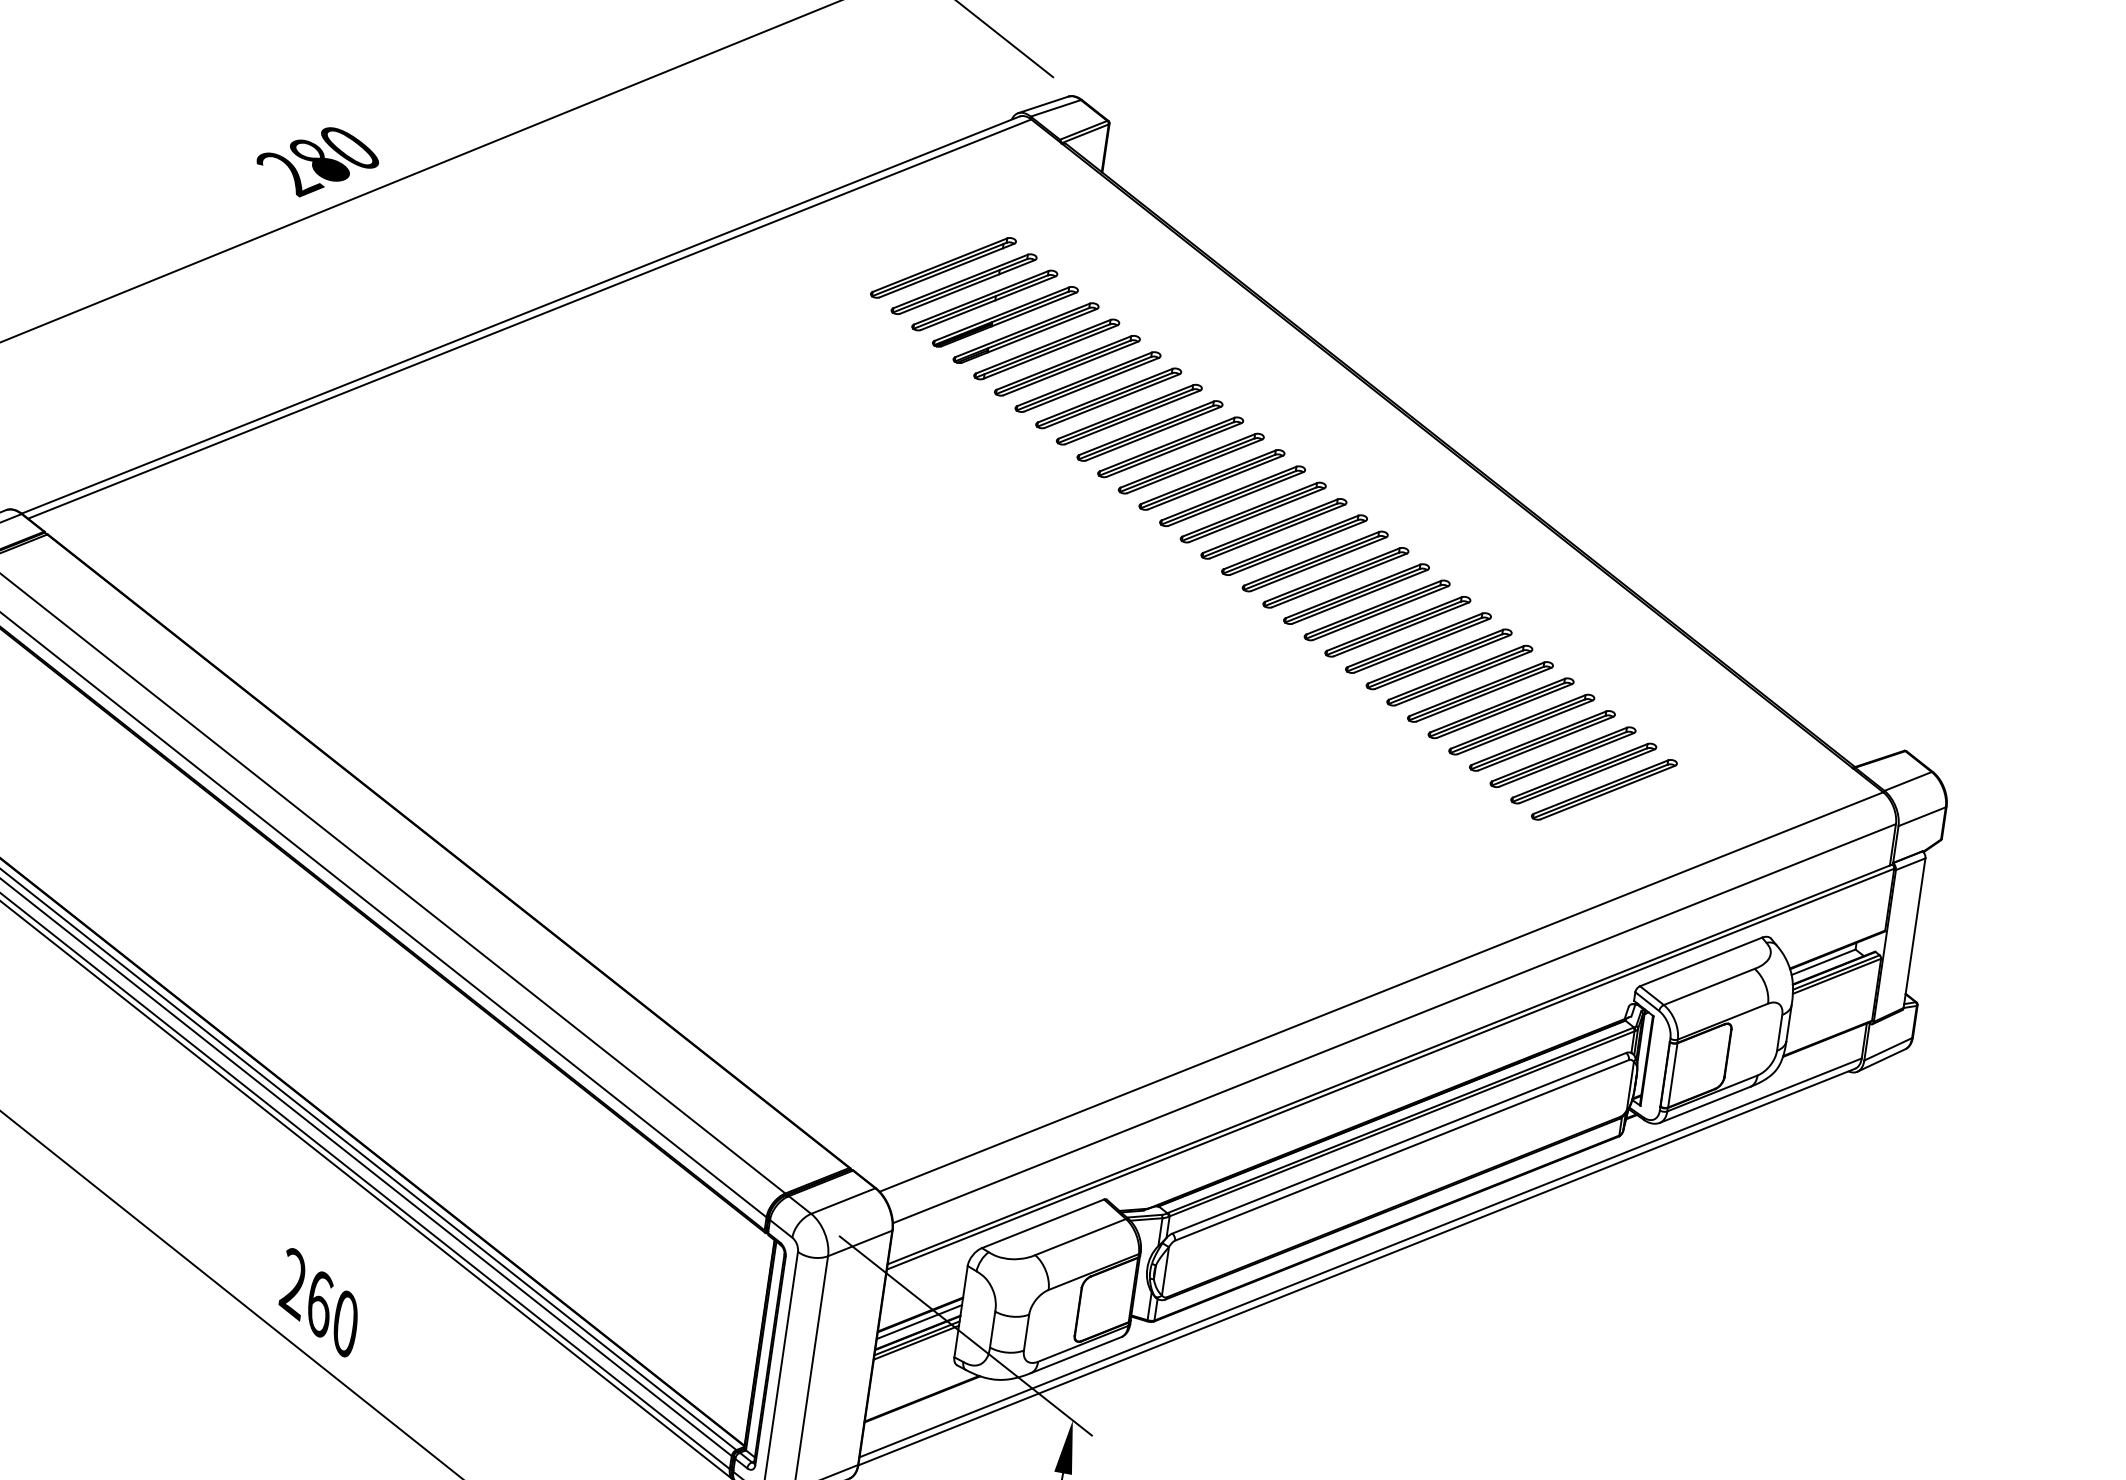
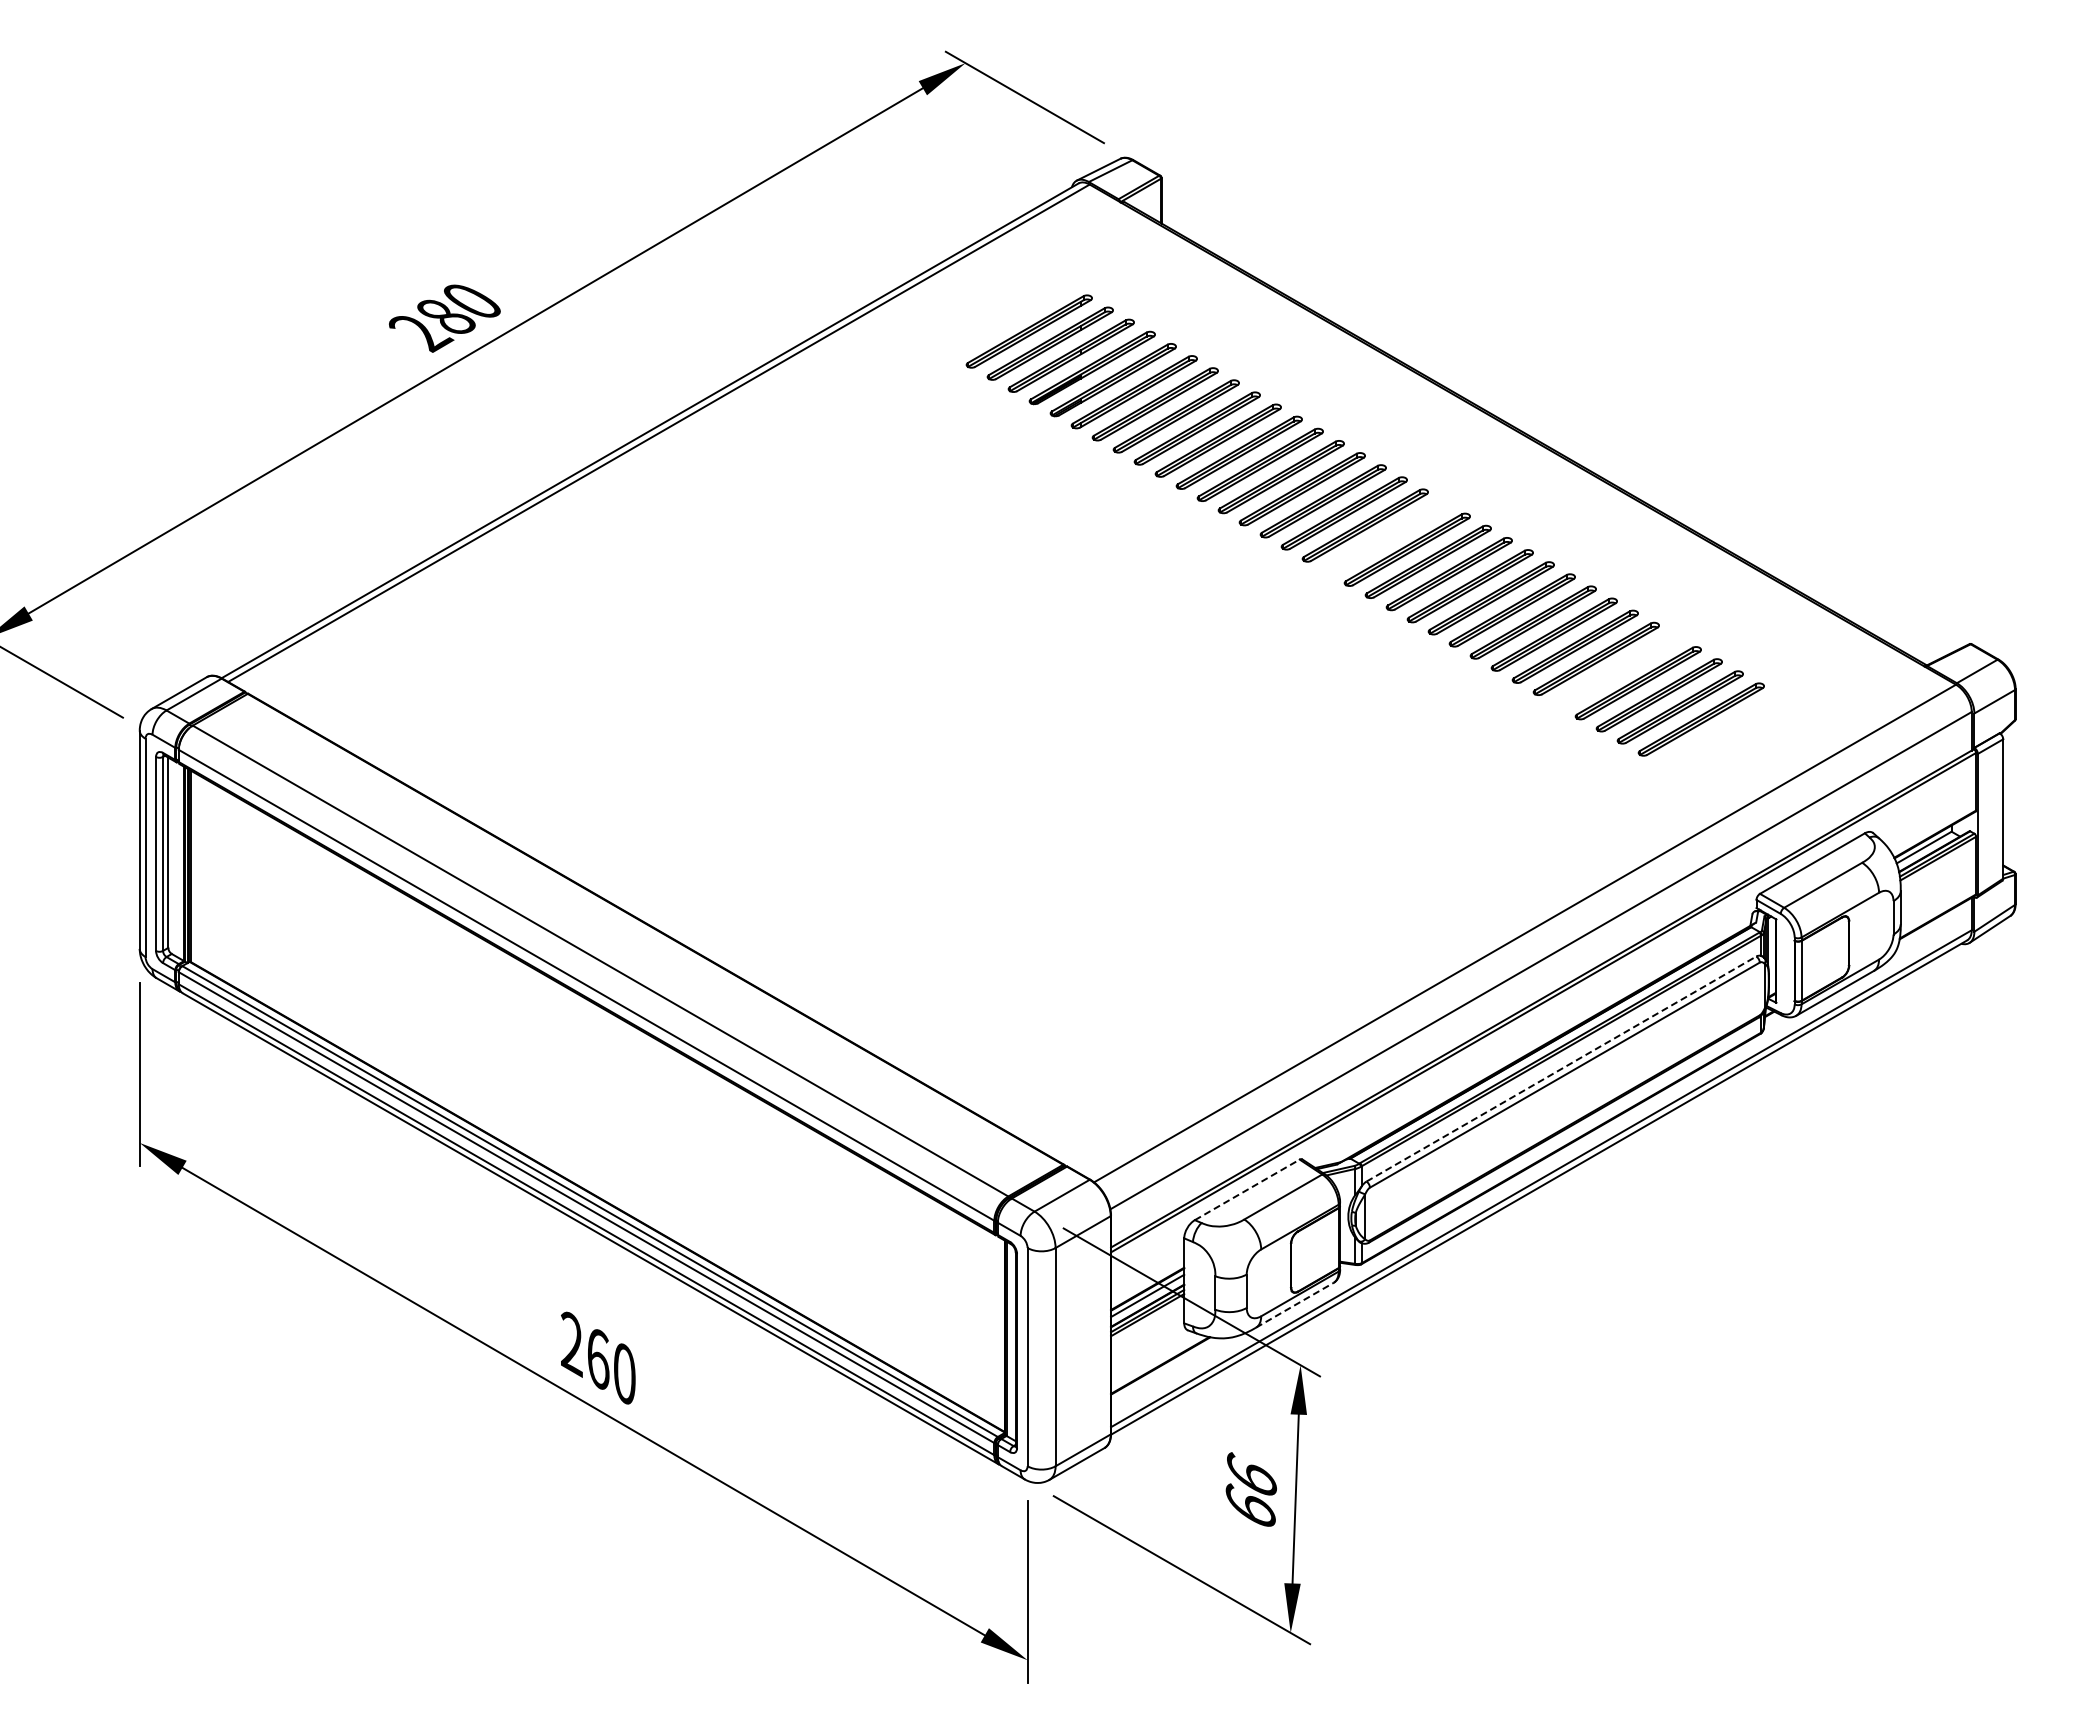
part: (1293, 544) -> (1385, 537), removed
part: (1520, 724) -> (1616, 671), removed
line: (1399, 1142) -> (1561, 1068), solid -> dashed
line: (1043, 1223) -> (1247, 1189), solid -> dashed
line: (1075, 1355) -> (1294, 1305), solid -> dashed

